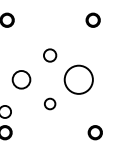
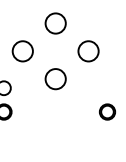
circle: (49, 55) -> (54, 23), size x1.43
circle: (78, 79) -> (88, 51), size x0.62
circle: (49, 103) -> (54, 78), size x1.67

